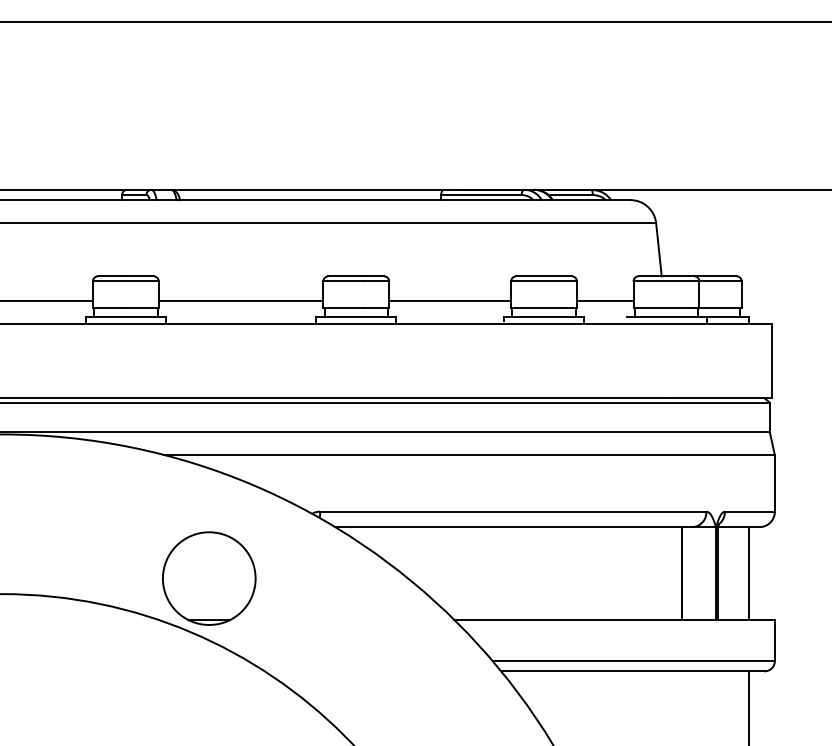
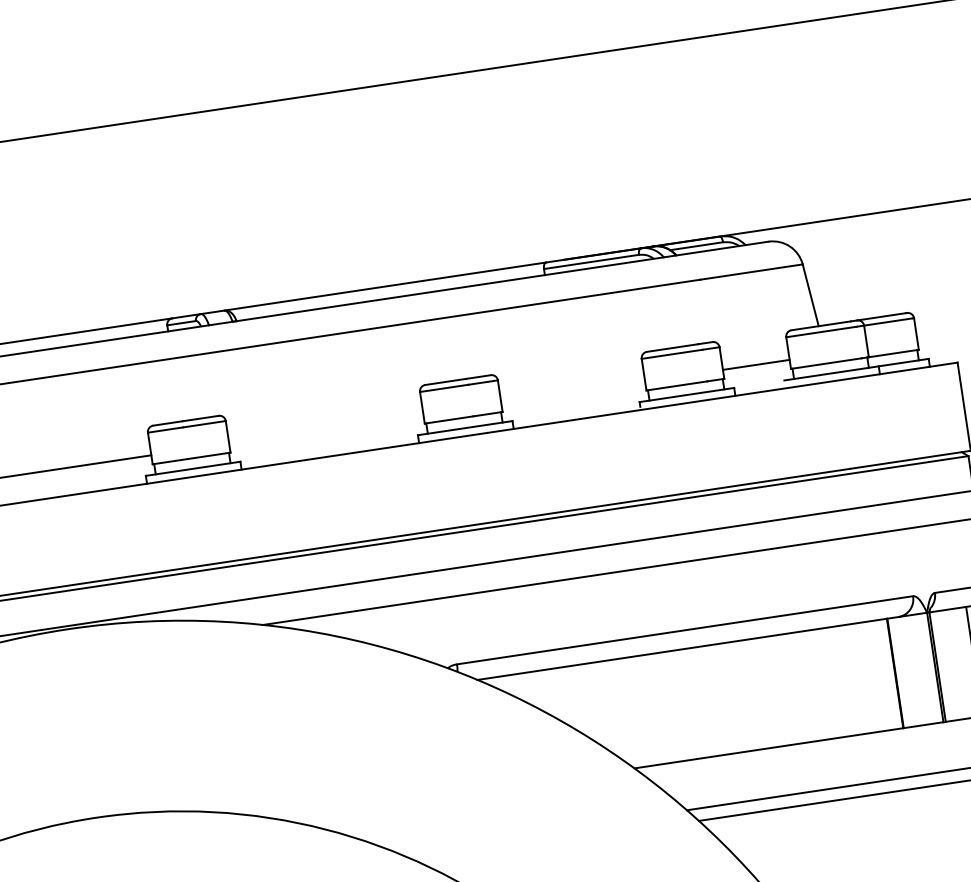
line: (240, 300) -> (325, 429), removed
line: (450, 300) -> (573, 392), removed
part: (209, 578) -> (338, 762), removed

